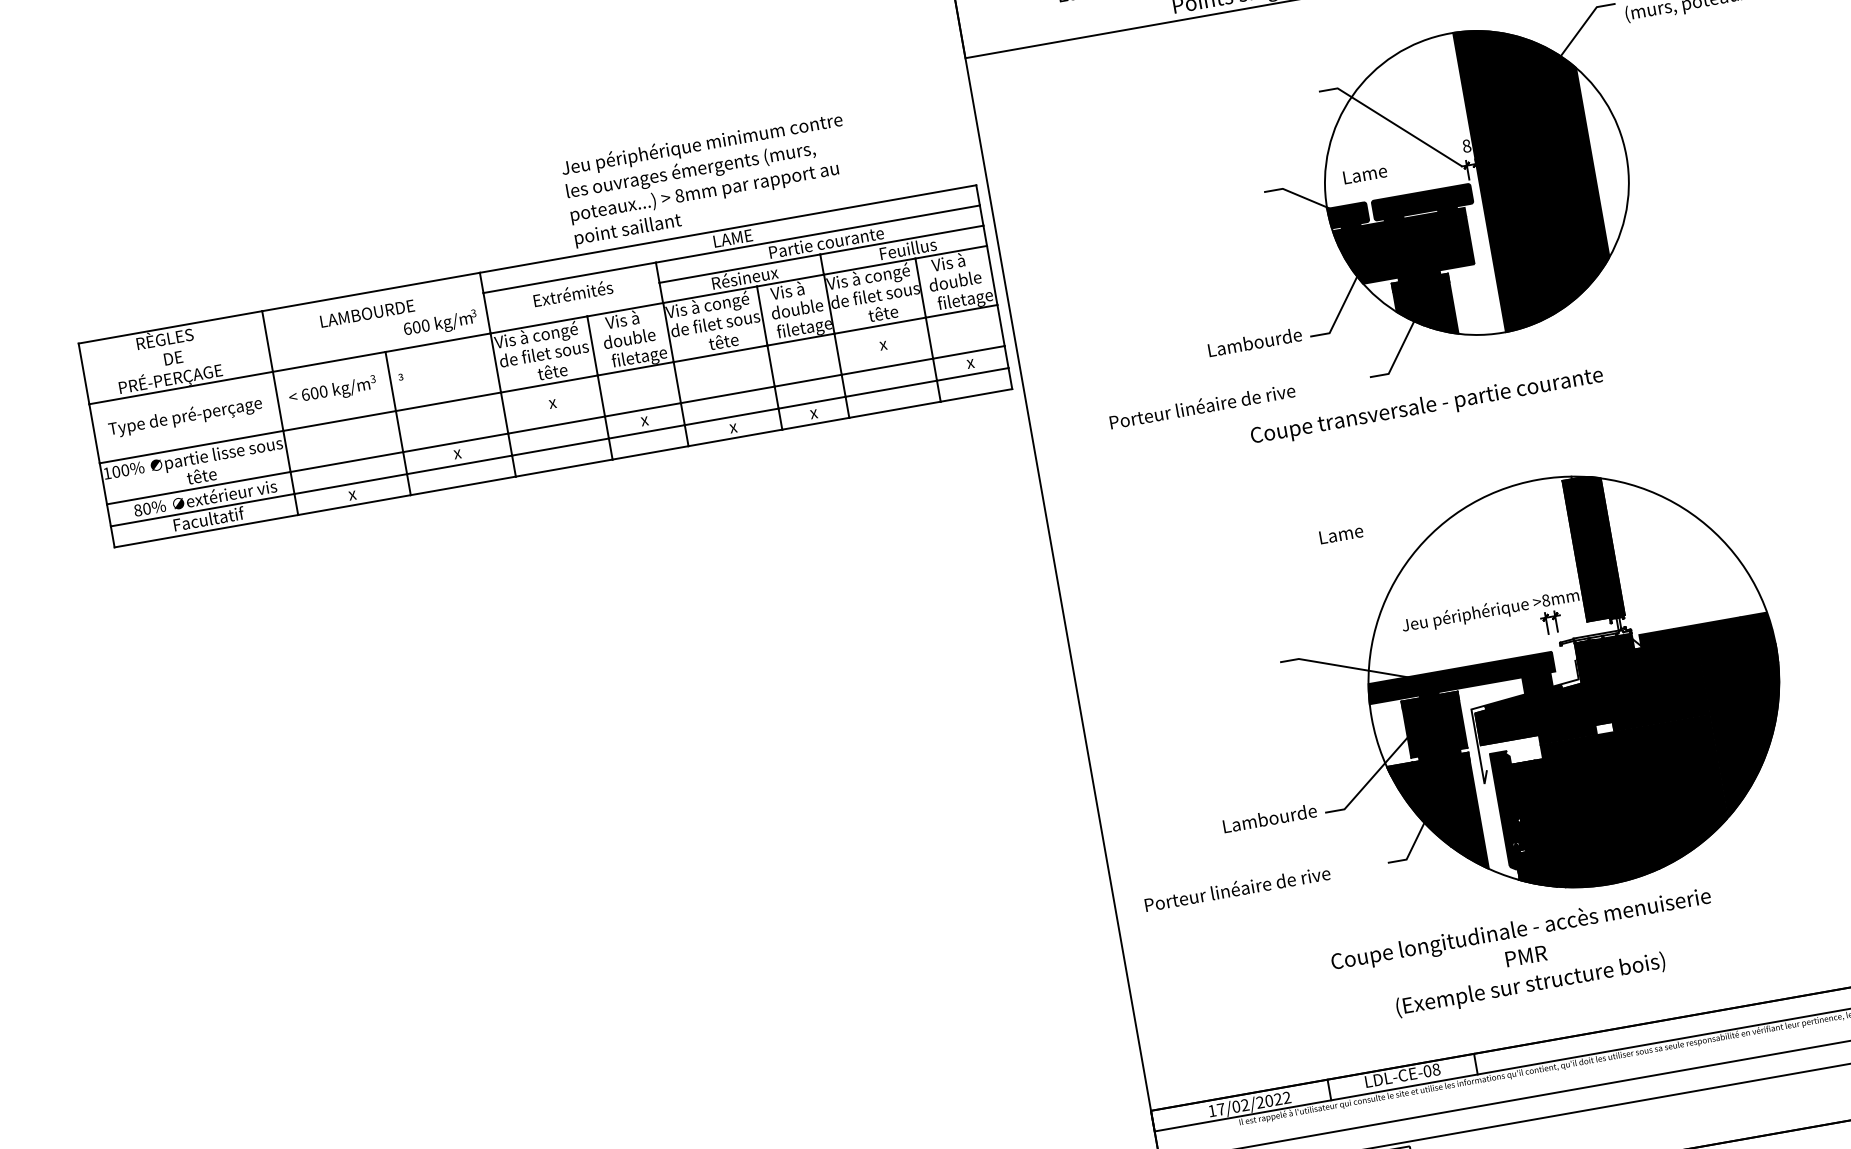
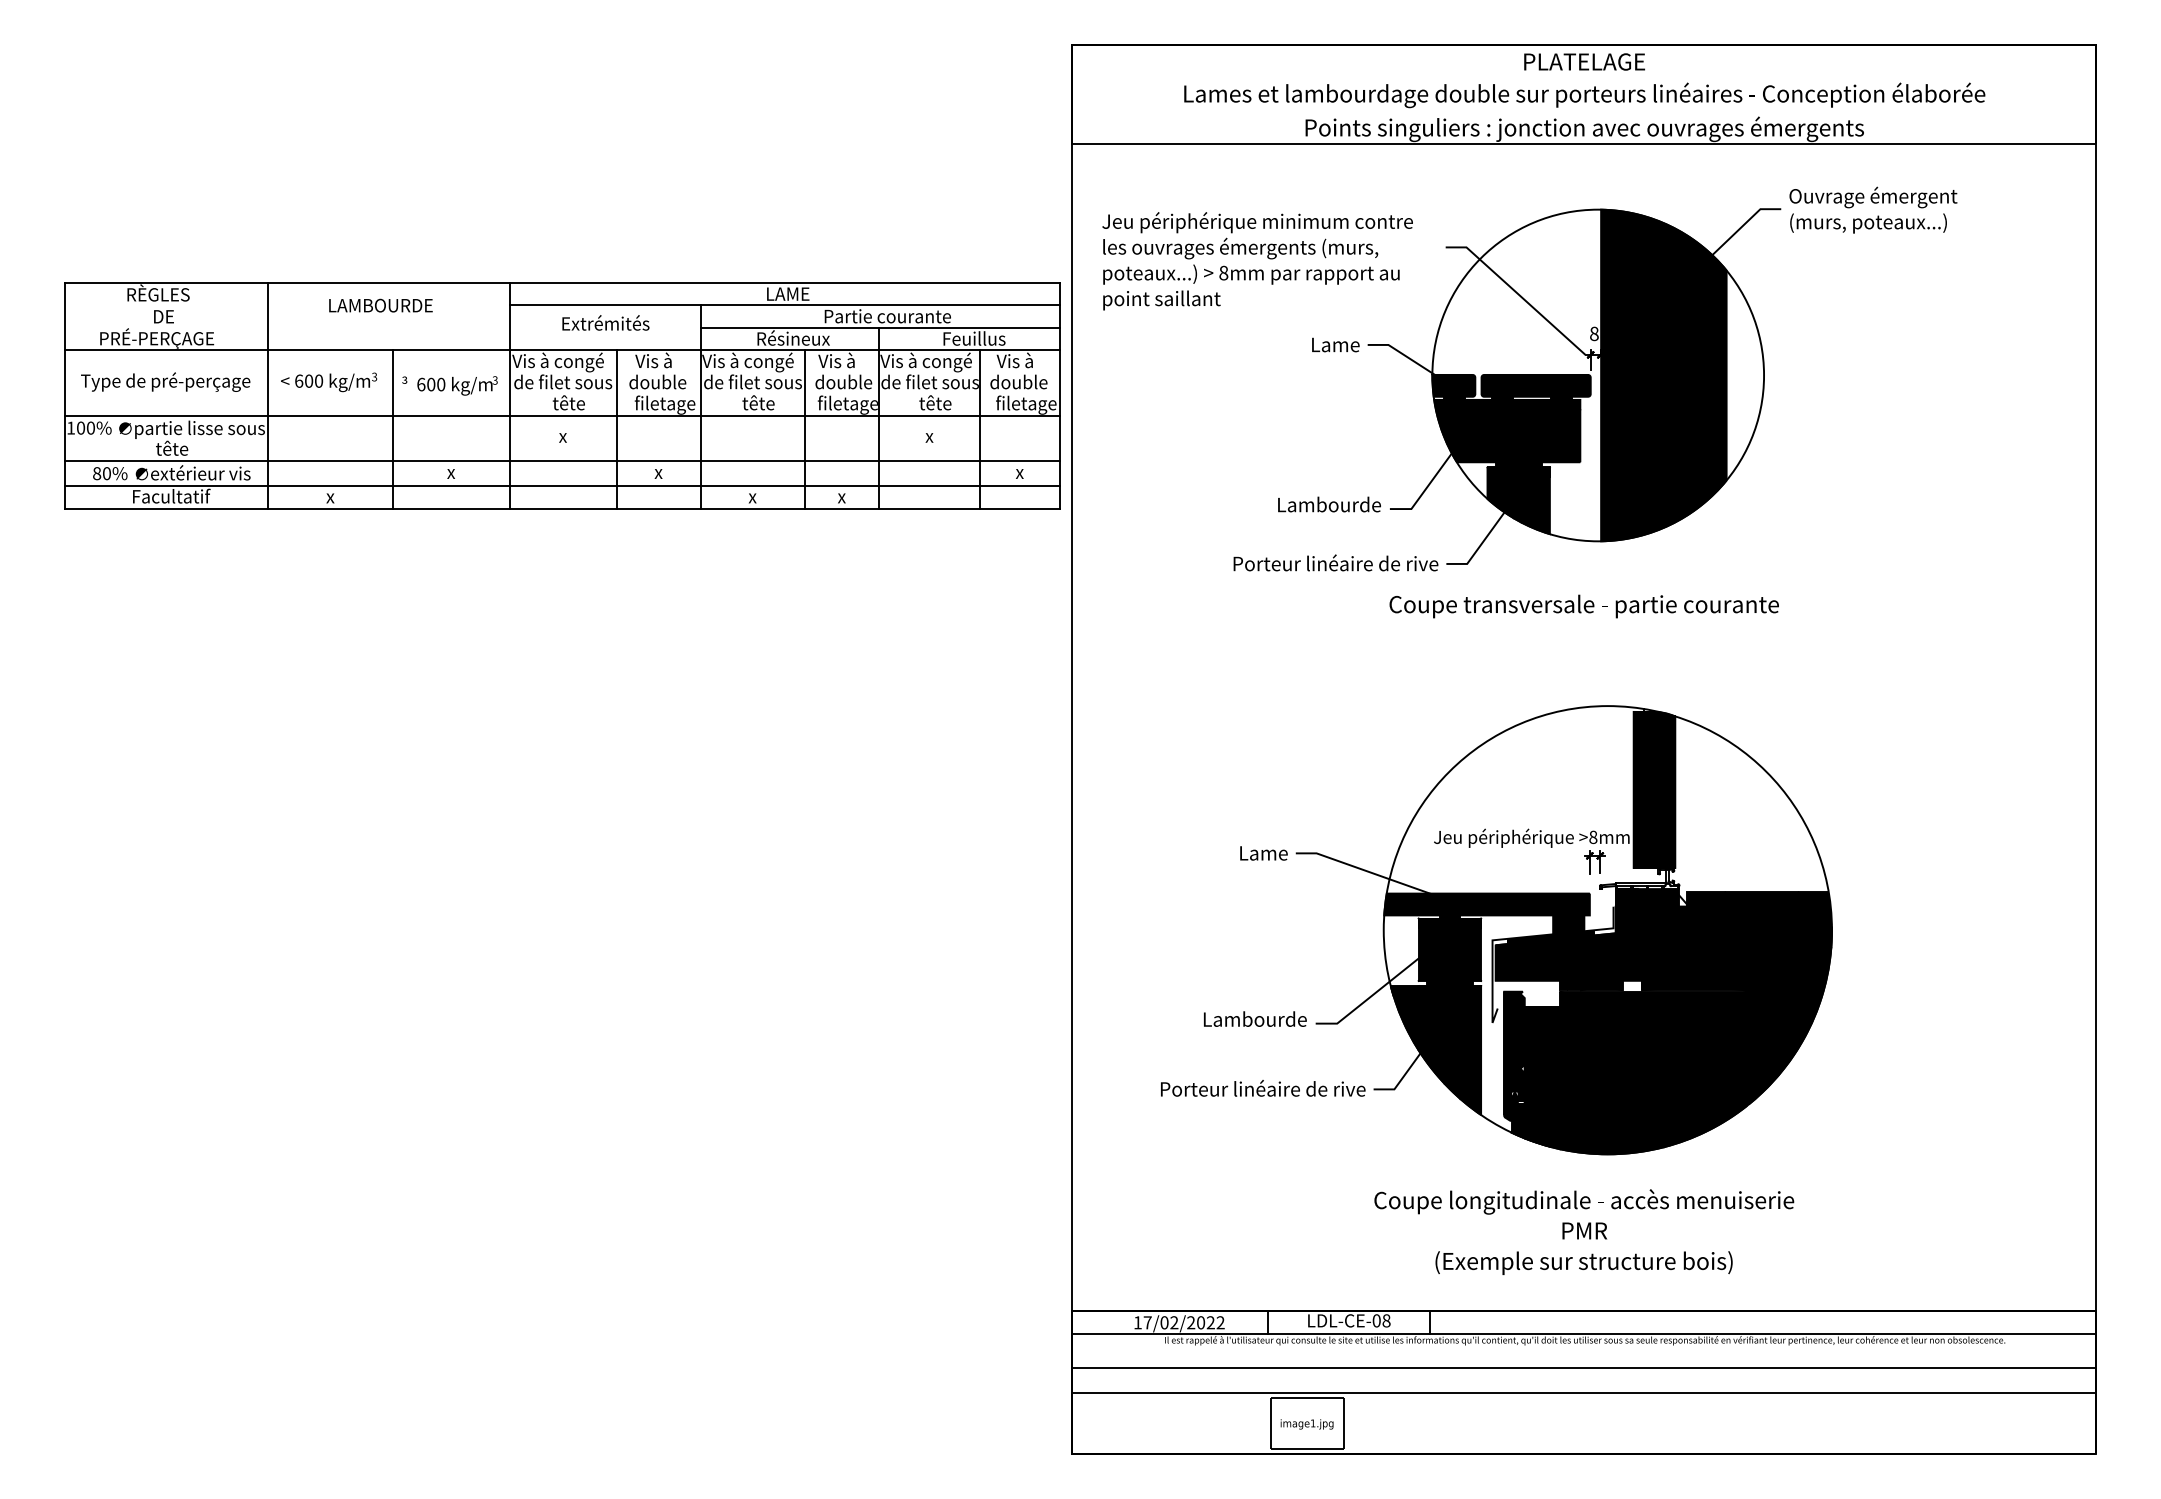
text: (1364, 173) -> (1335, 344), moved
text: (708, 179) -> (1257, 261), moved
text: (440, 323) -> (457, 385), moved
text: (1201, 405) -> (1335, 562), moved
text: (1426, 406) -> (1583, 606), moved
text: (1340, 534) -> (1263, 853), moved
text: (1237, 888) -> (1263, 1088), moved
text: (1526, 956) -> (1584, 1231), moved

